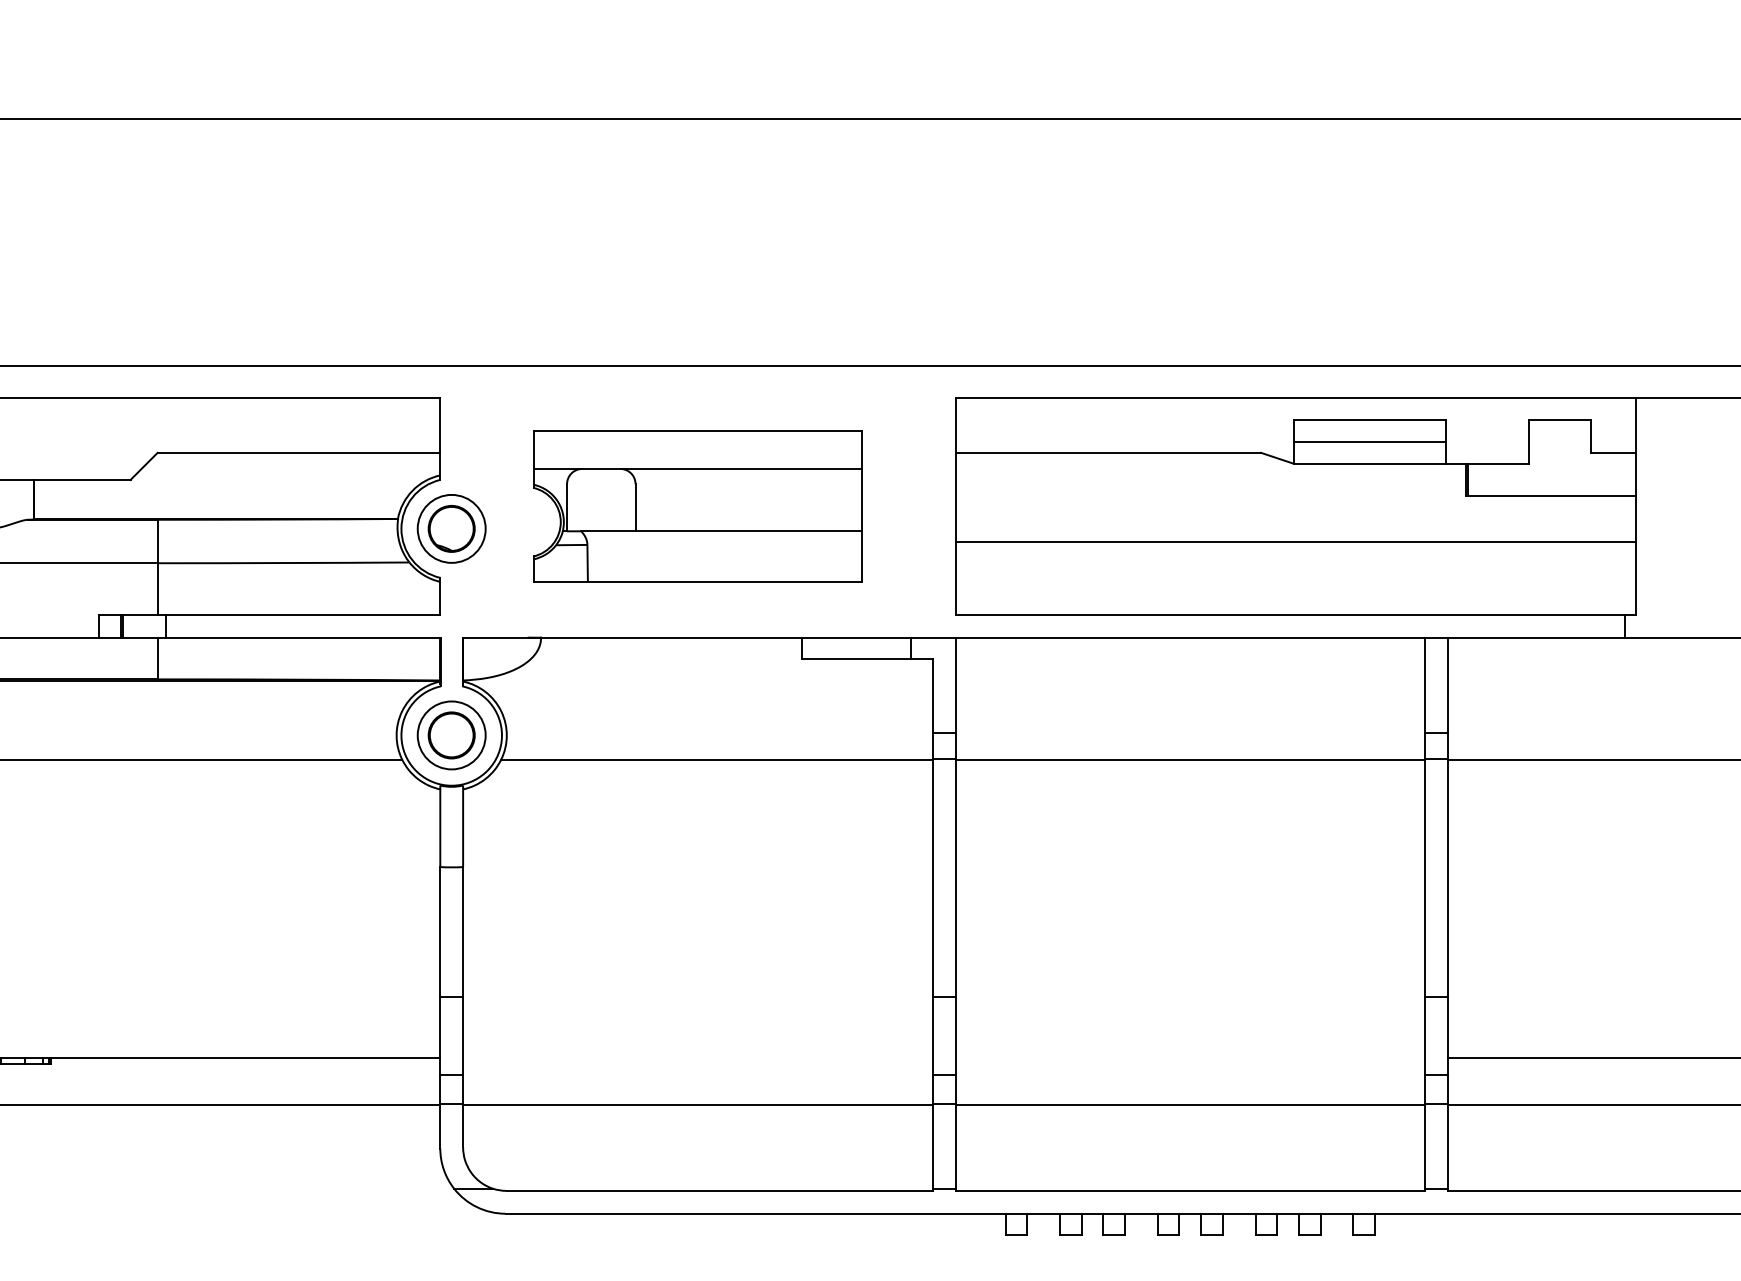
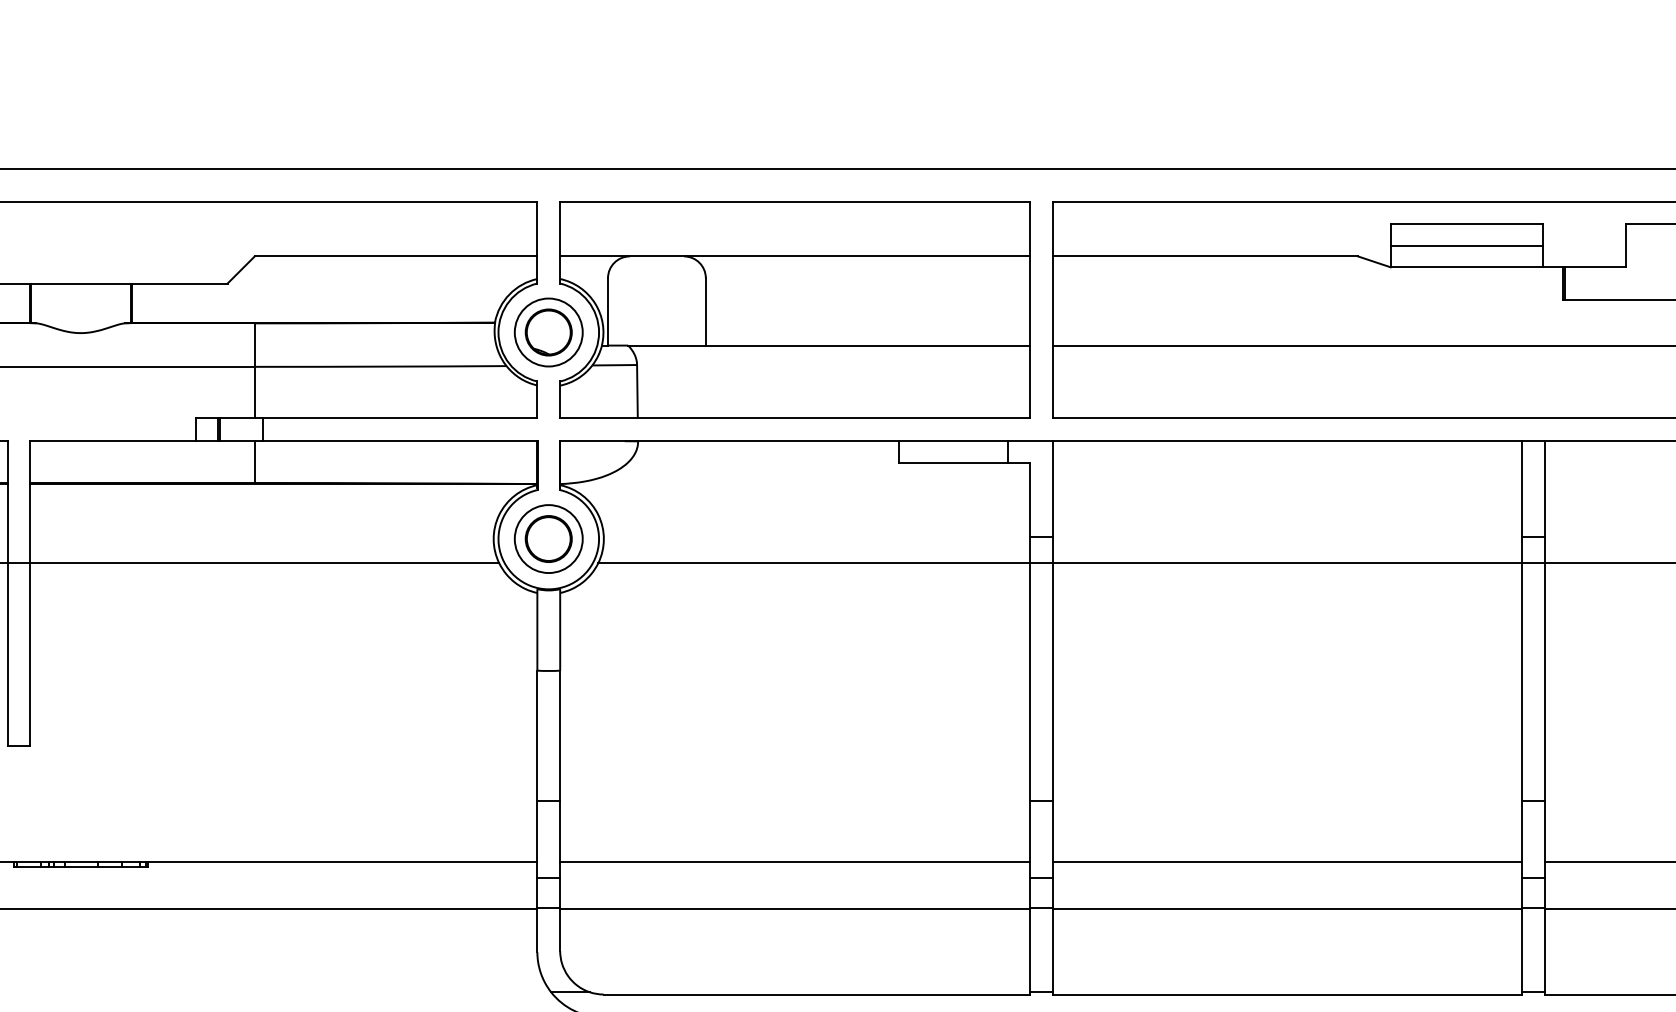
part: (697, 506) -> (794, 310), size x1.43
line: (697, 1058) -> (794, 862), added
line: (1190, 1058) -> (1287, 862), added

